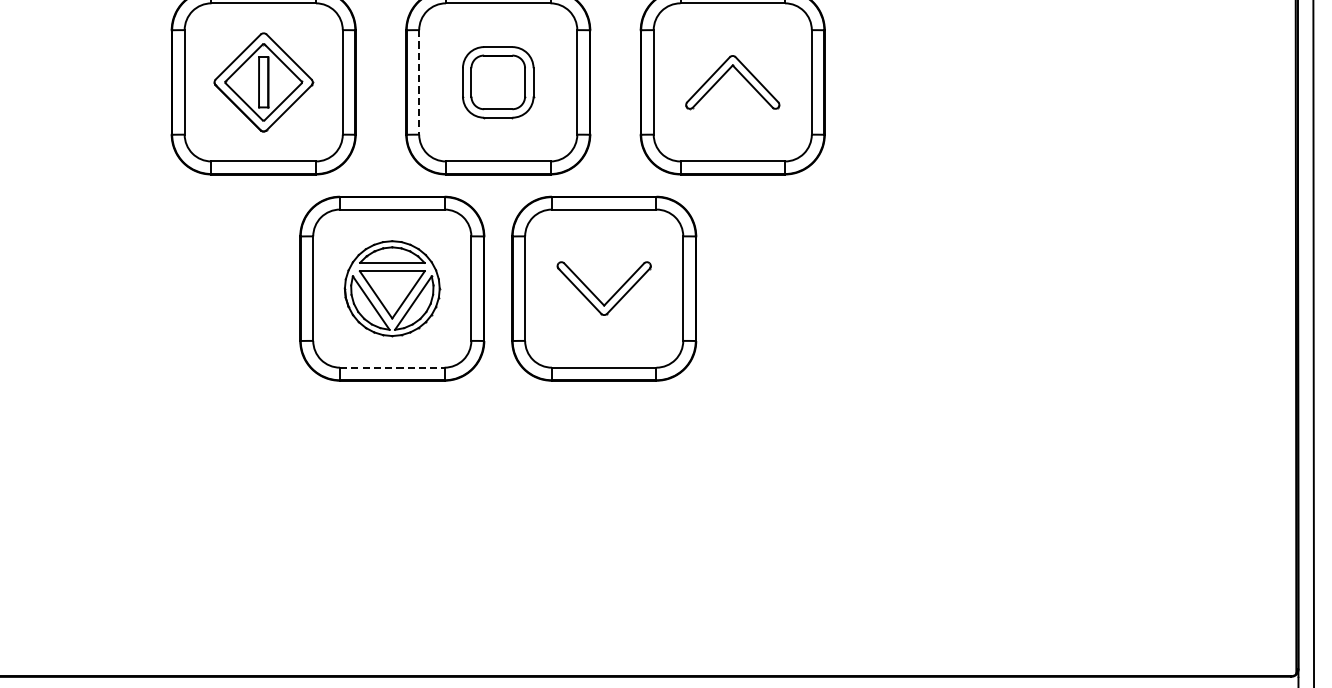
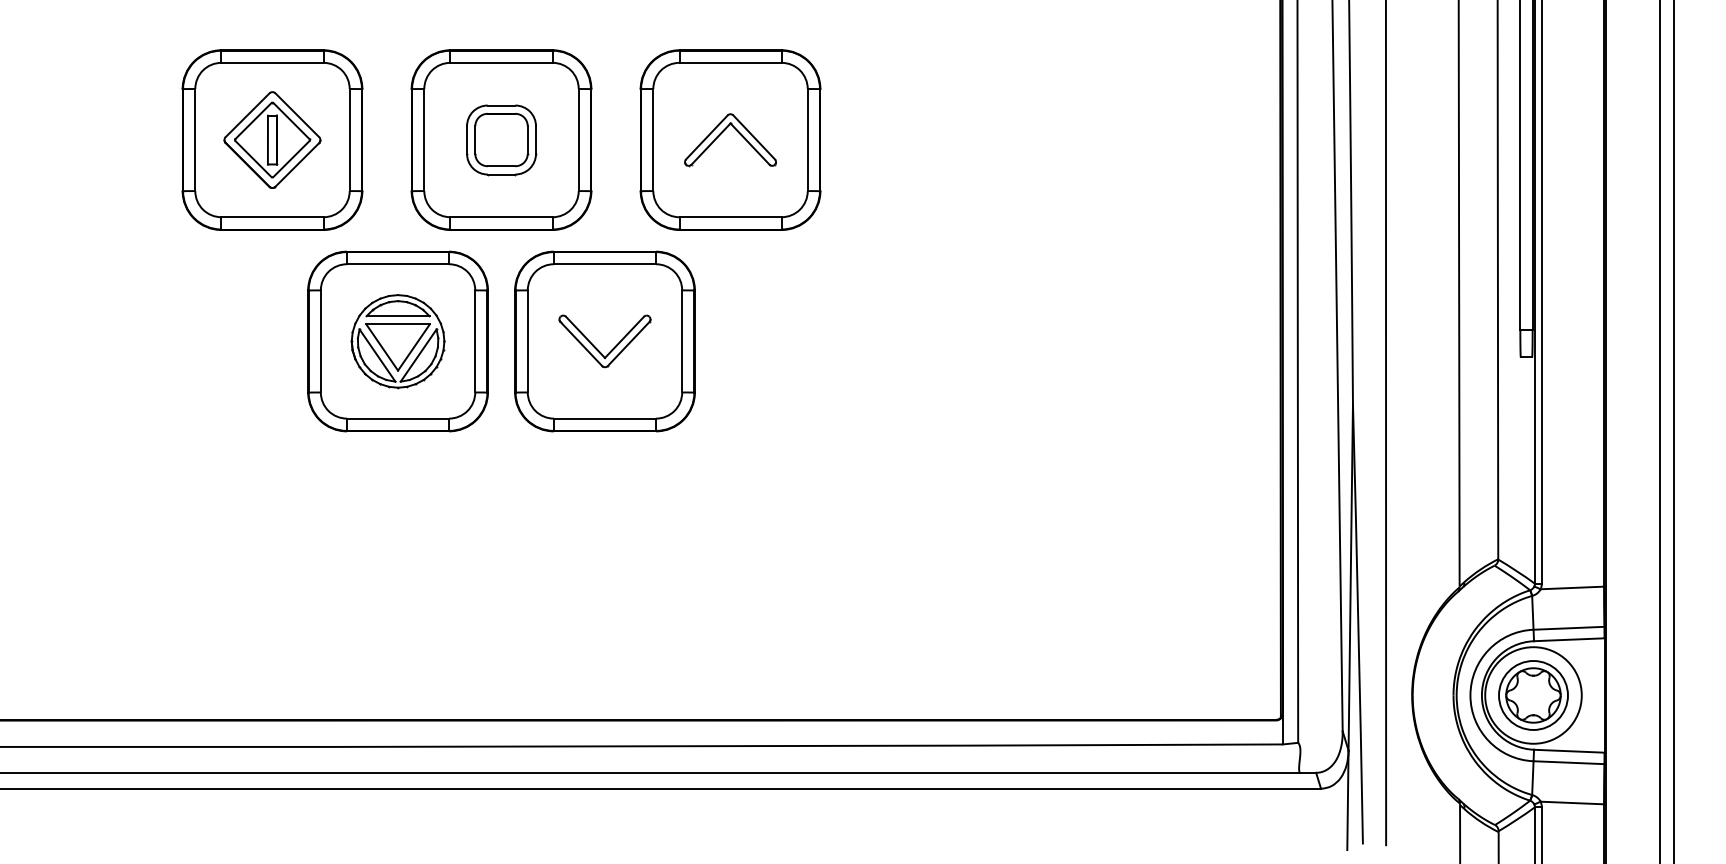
line: (419, 82) -> (424, 140), dashed -> solid
line: (392, 367) -> (398, 418), dashed -> solid

